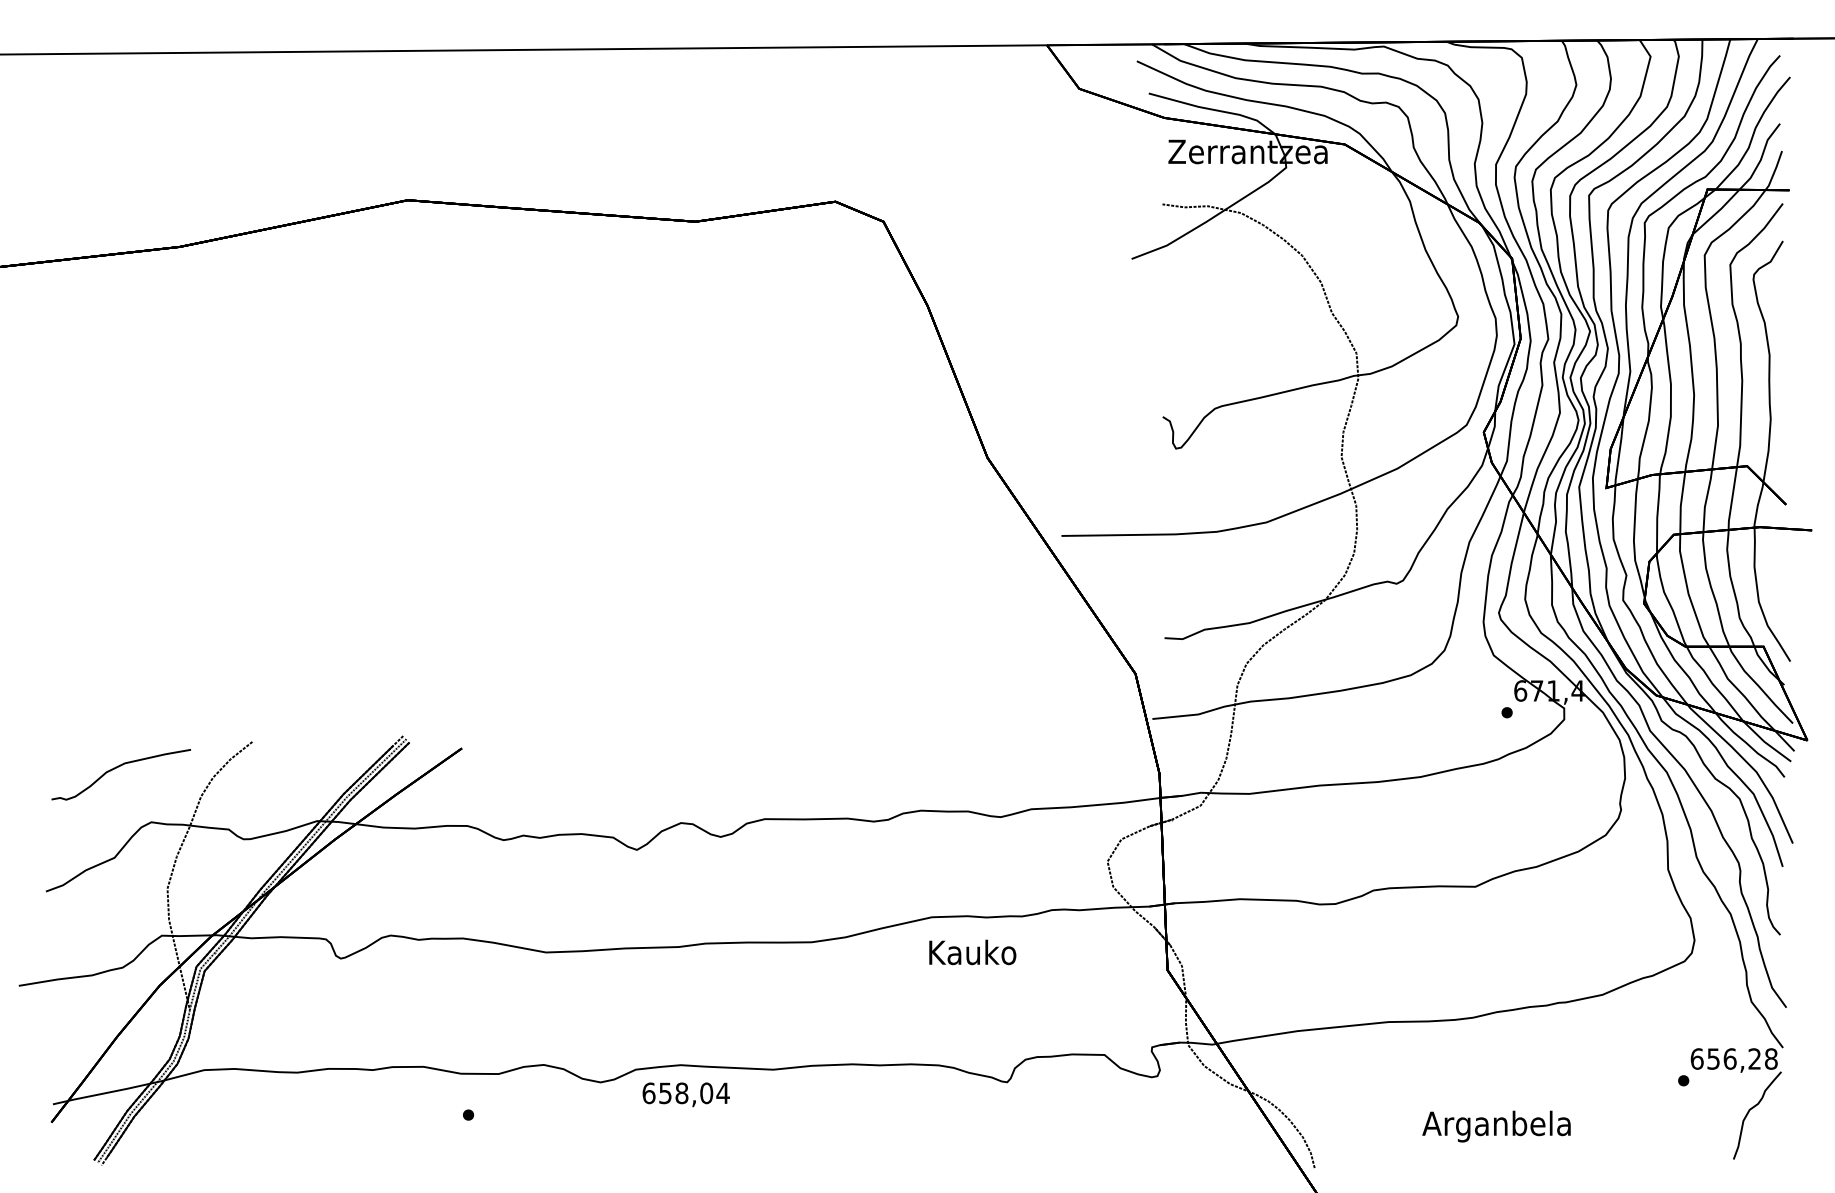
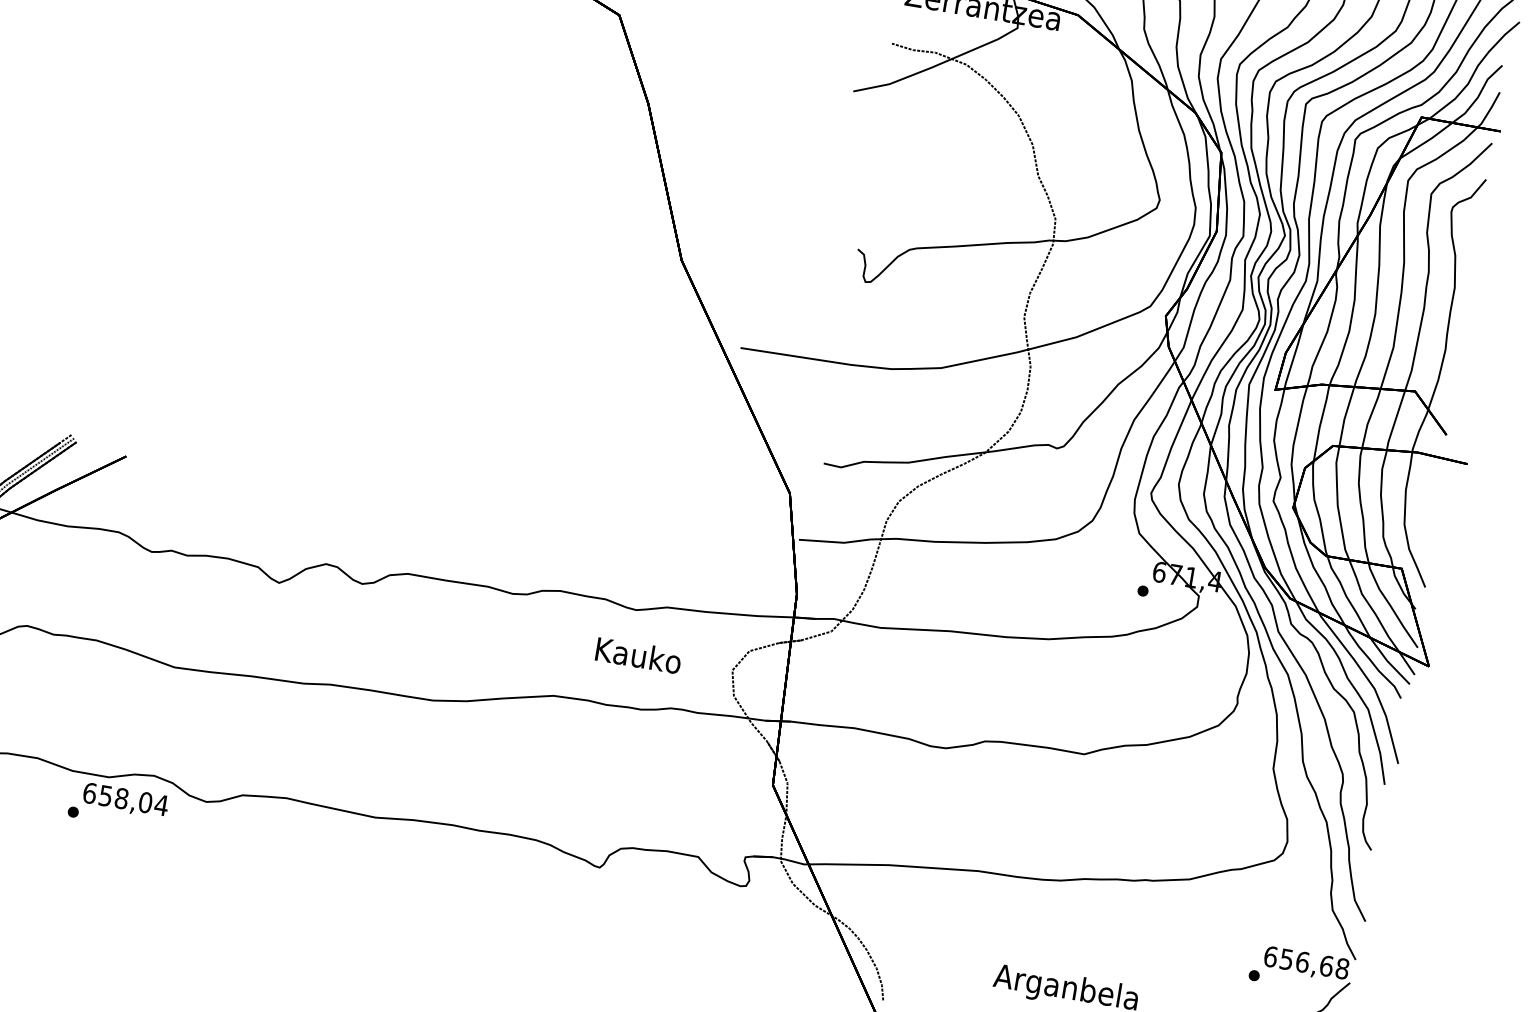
text: (972, 952) -> (638, 655), moved
text: (1754, 1058) -> (1326, 965), 656,28 -> 656,68
text: (685, 1094) -> (124, 800), moved

